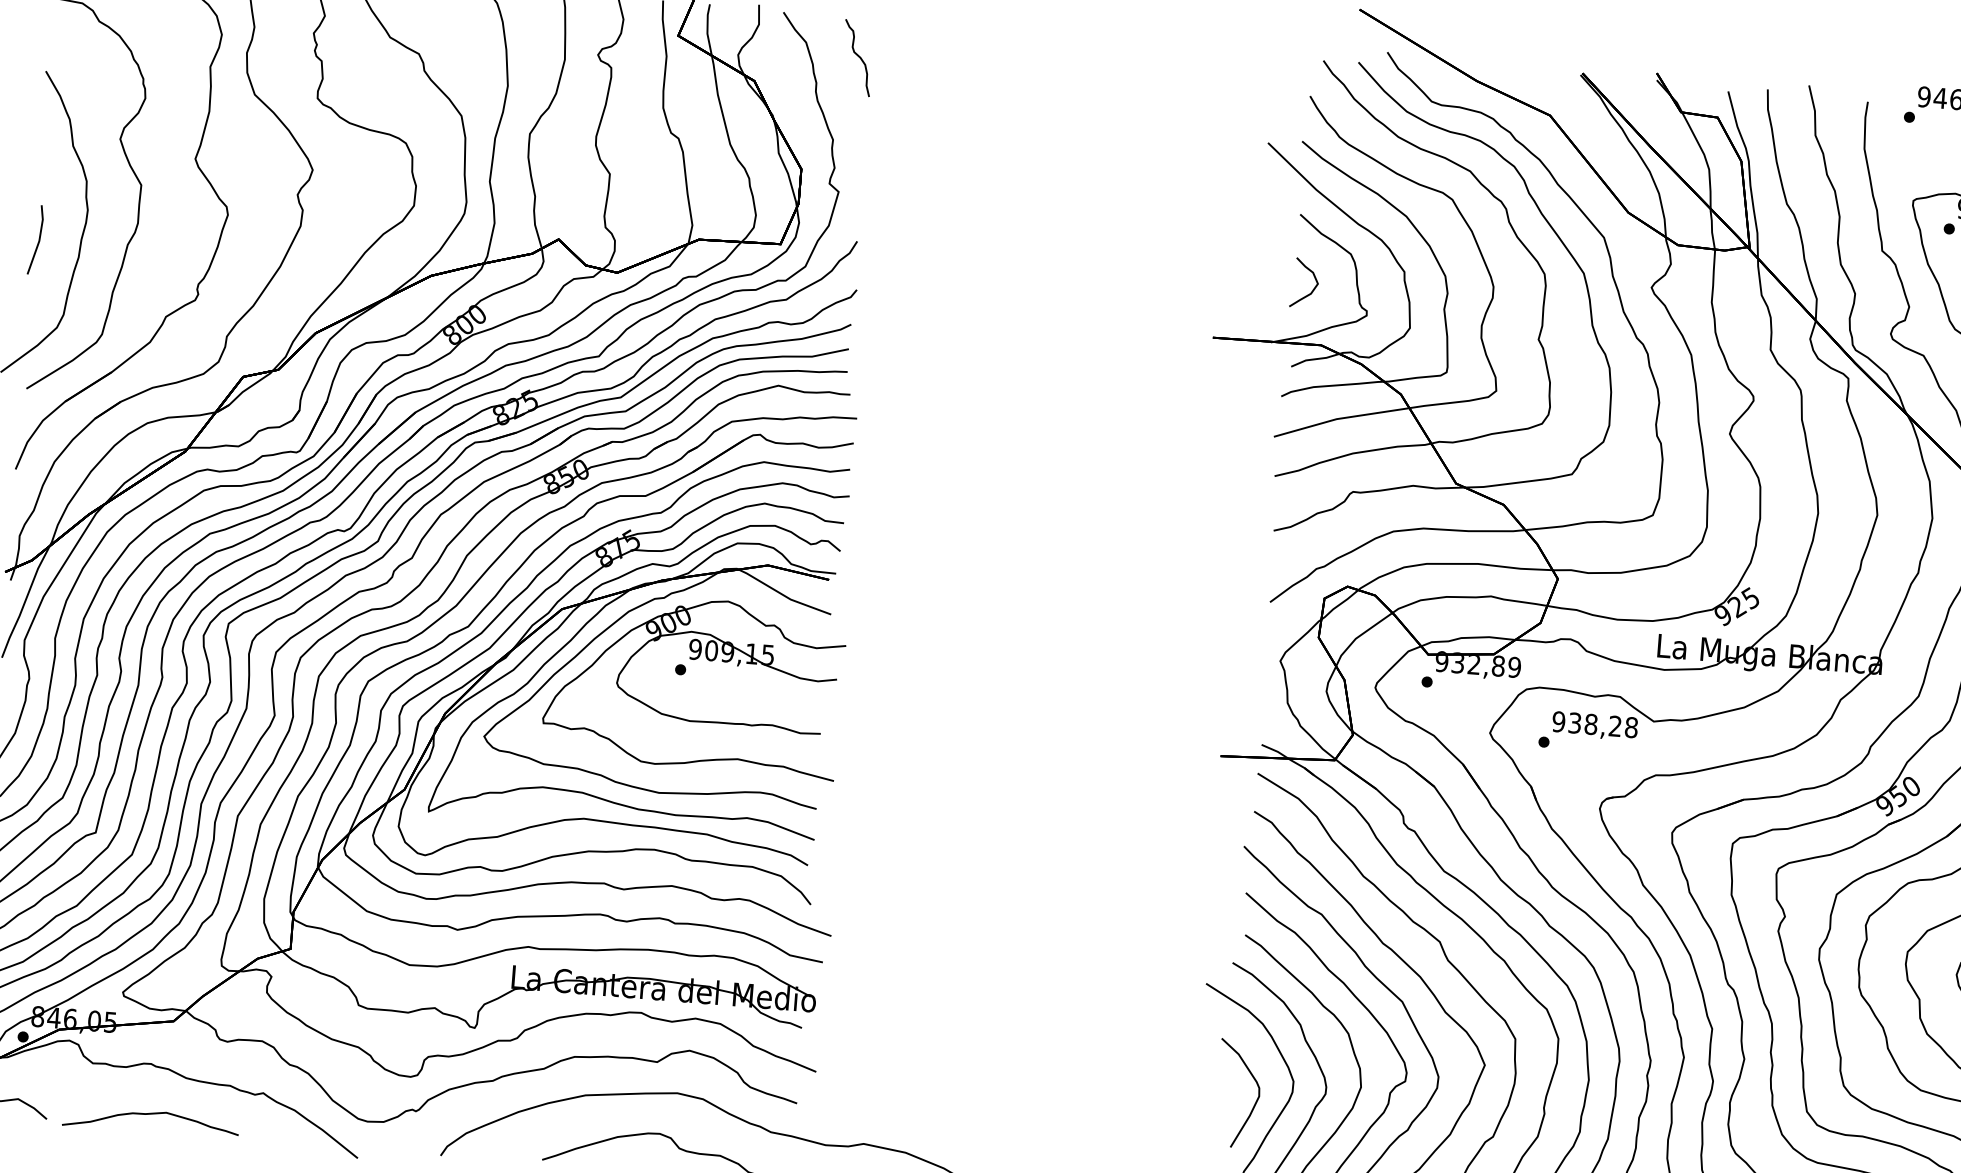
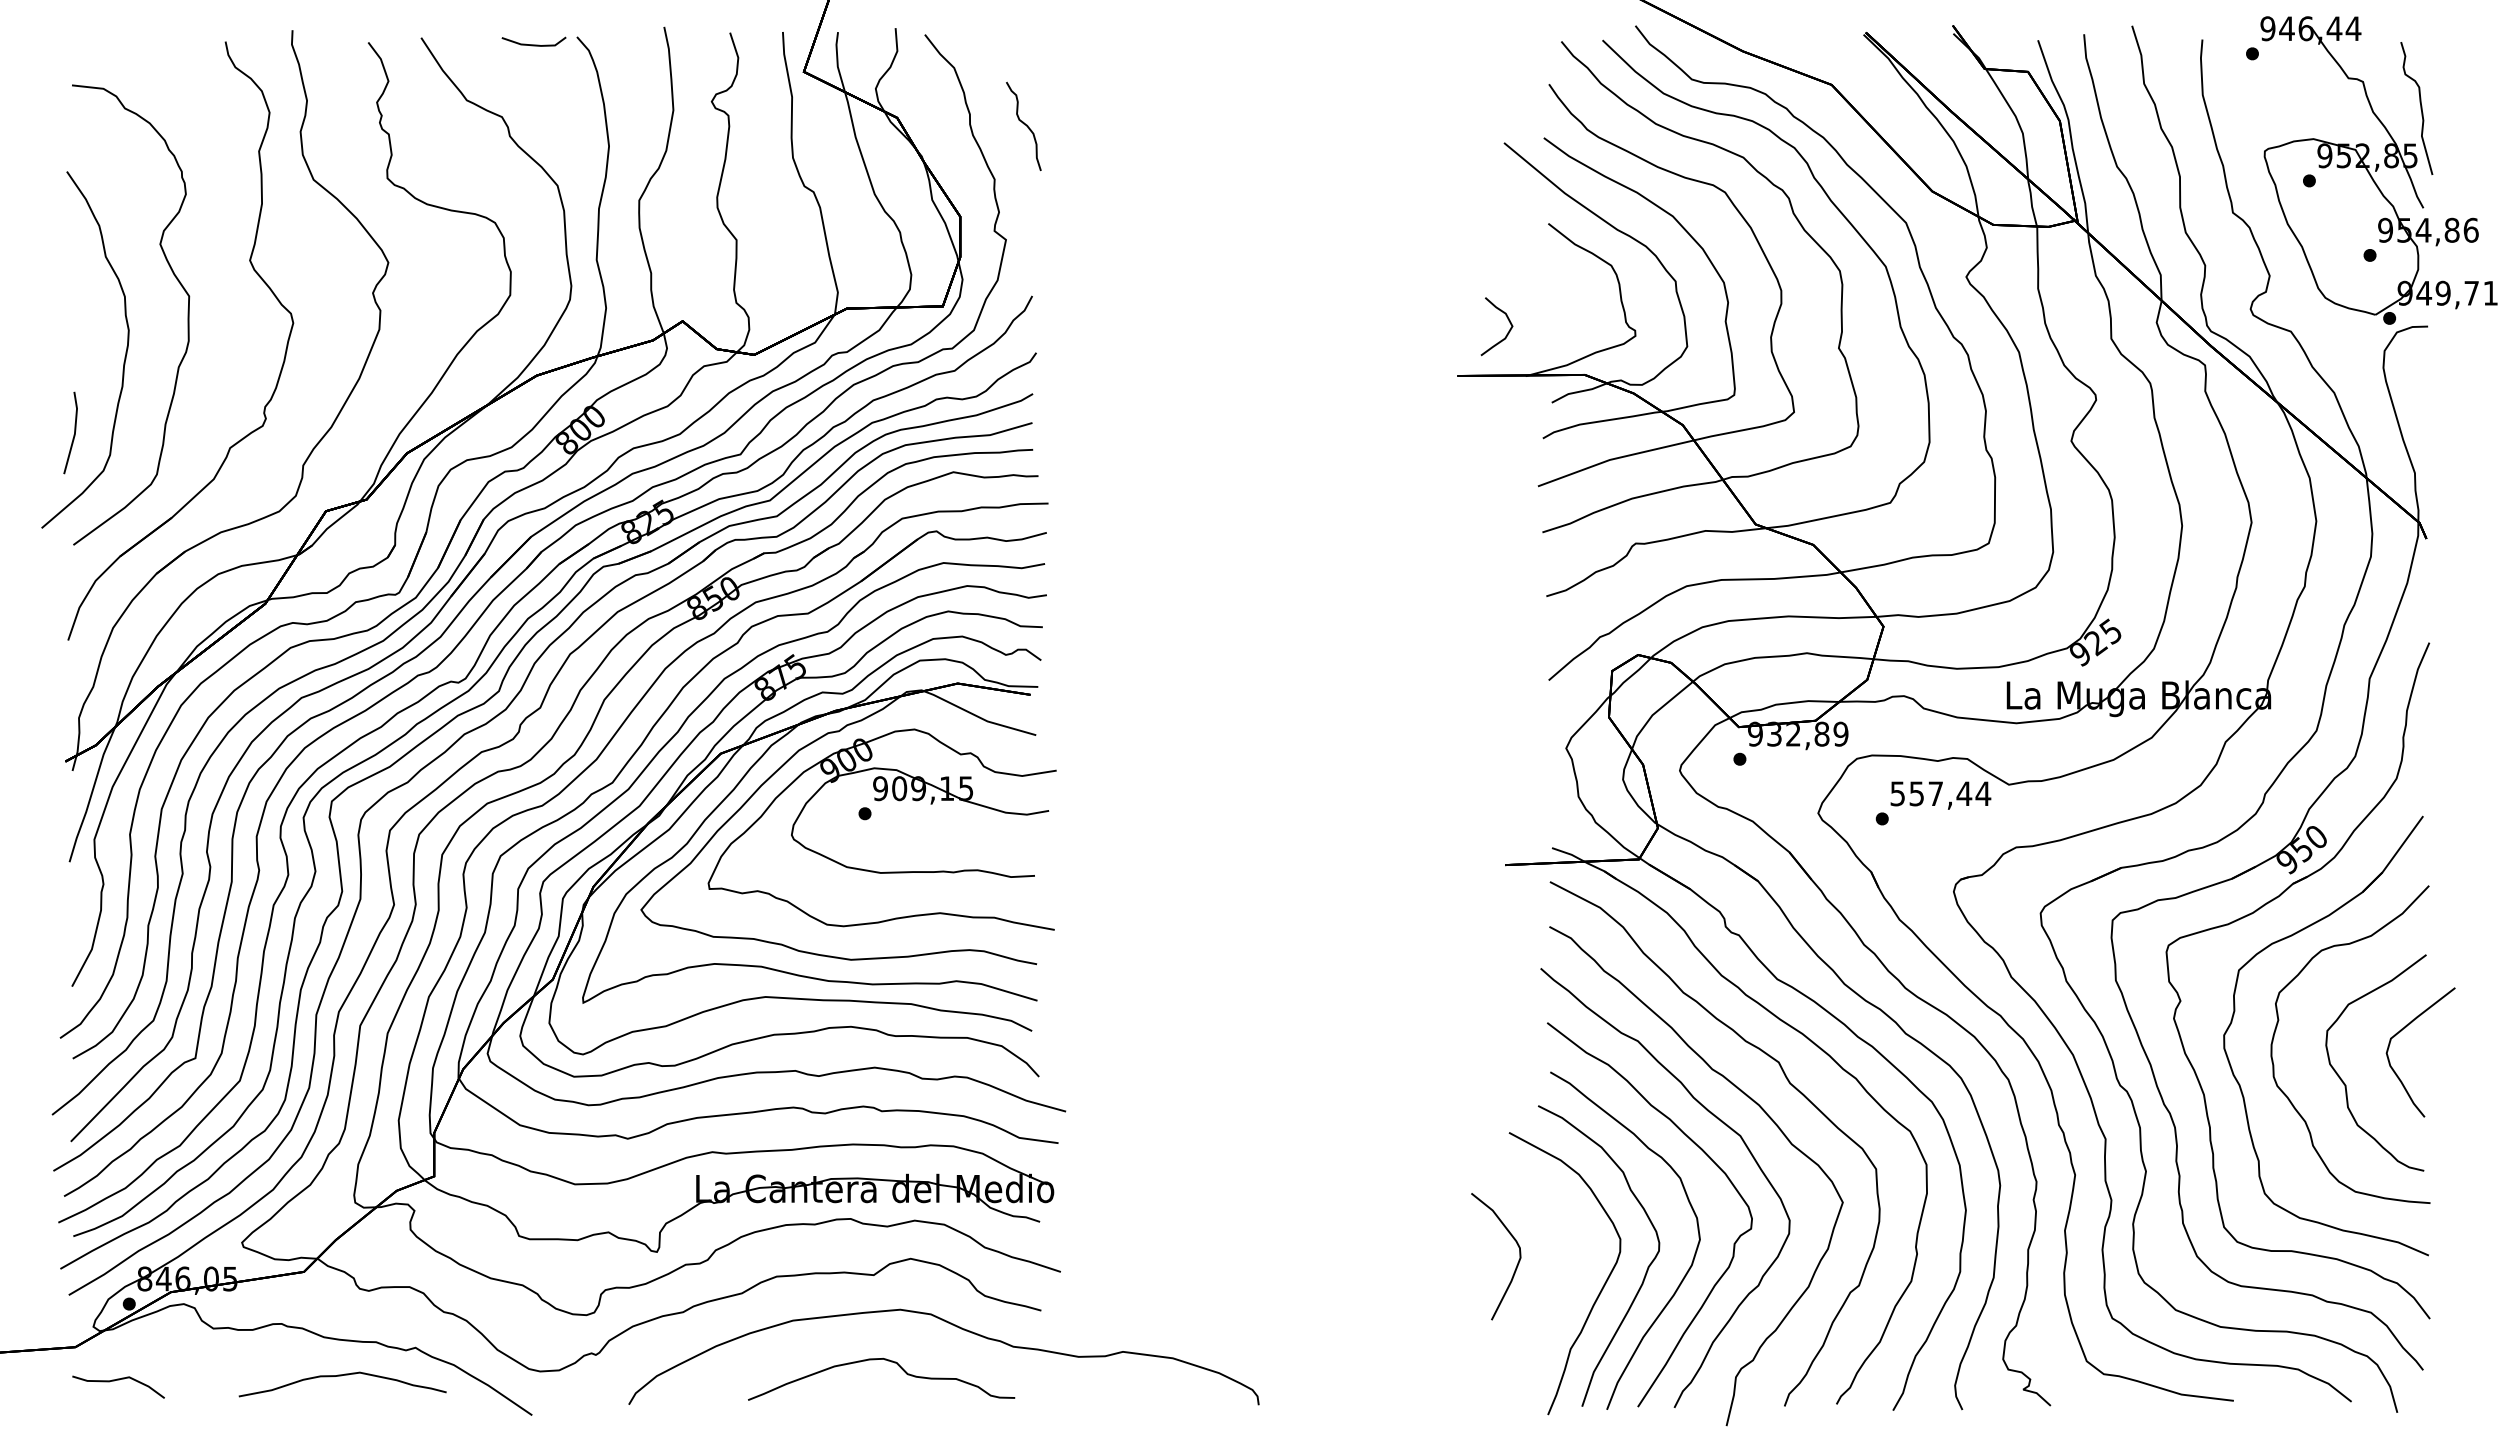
curve: (857, 56) -> (1023, 124), moved
line: (38, 241) -> (73, 434), moved
curve: (1313, 288) -> (1507, 332), moved
text: (1595, 724) -> (1940, 793), 938,28 -> 557,44
curve: (1256, 1100) -> (1517, 1262), moved
curve: (150, 1114) -> (341, 1376), moved

